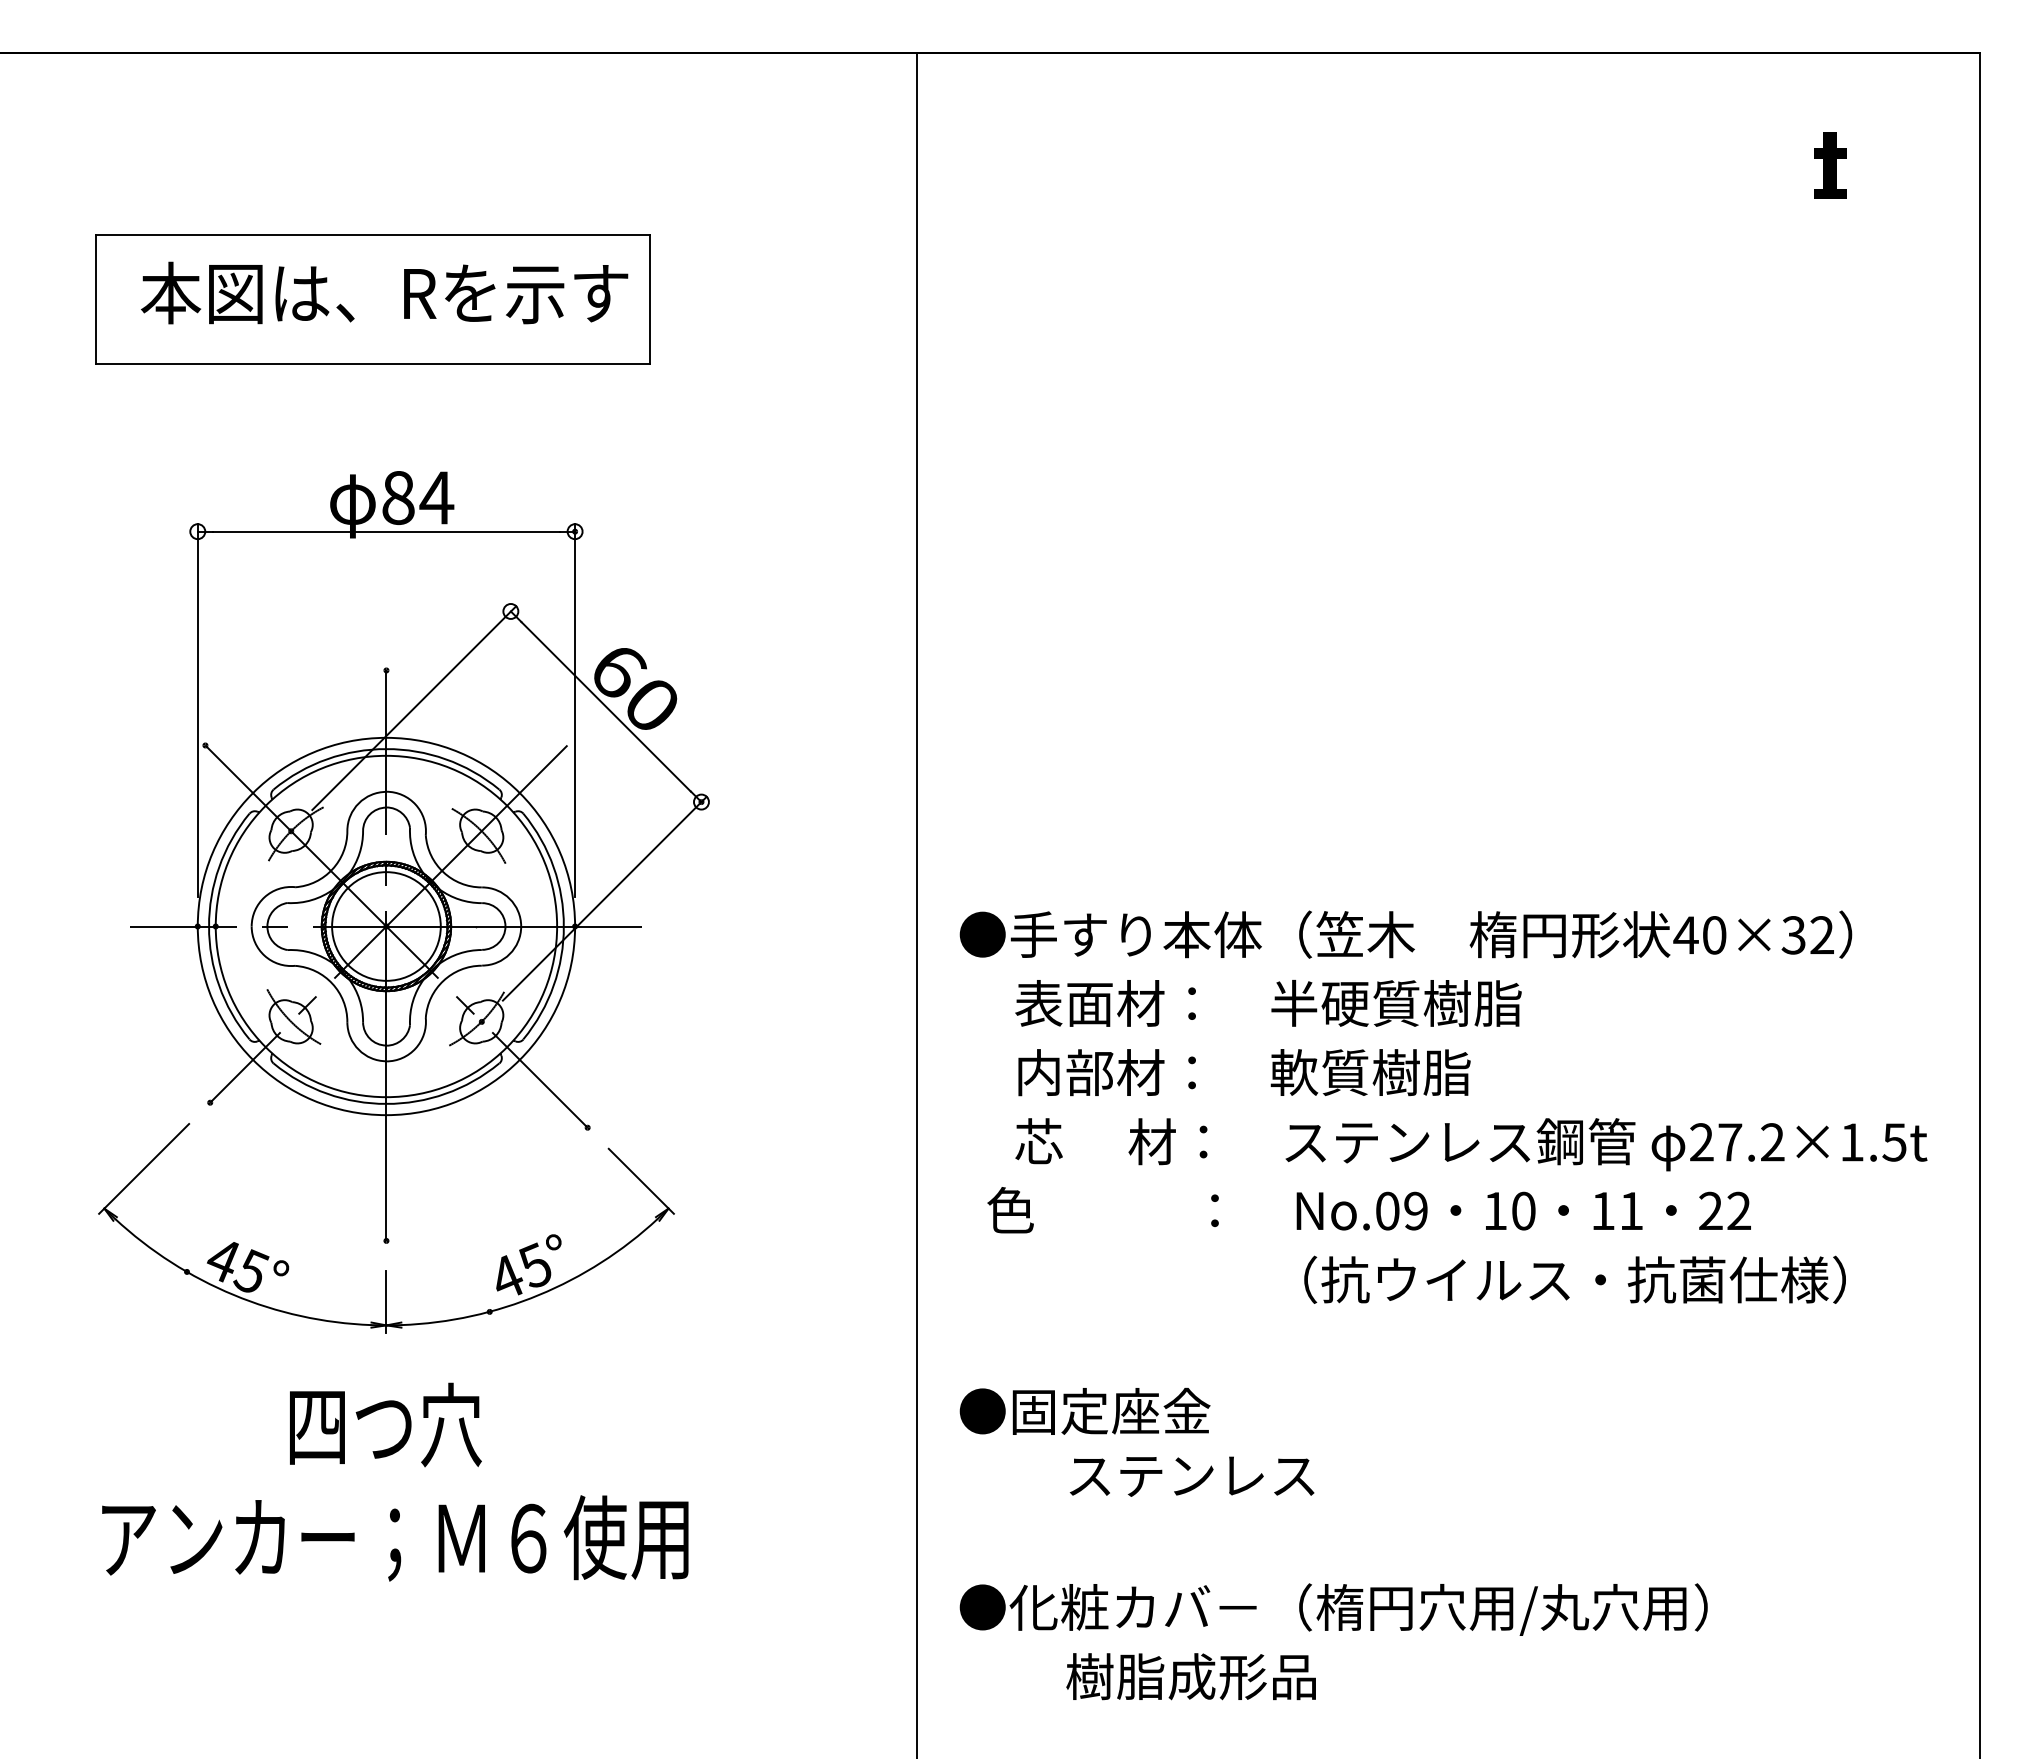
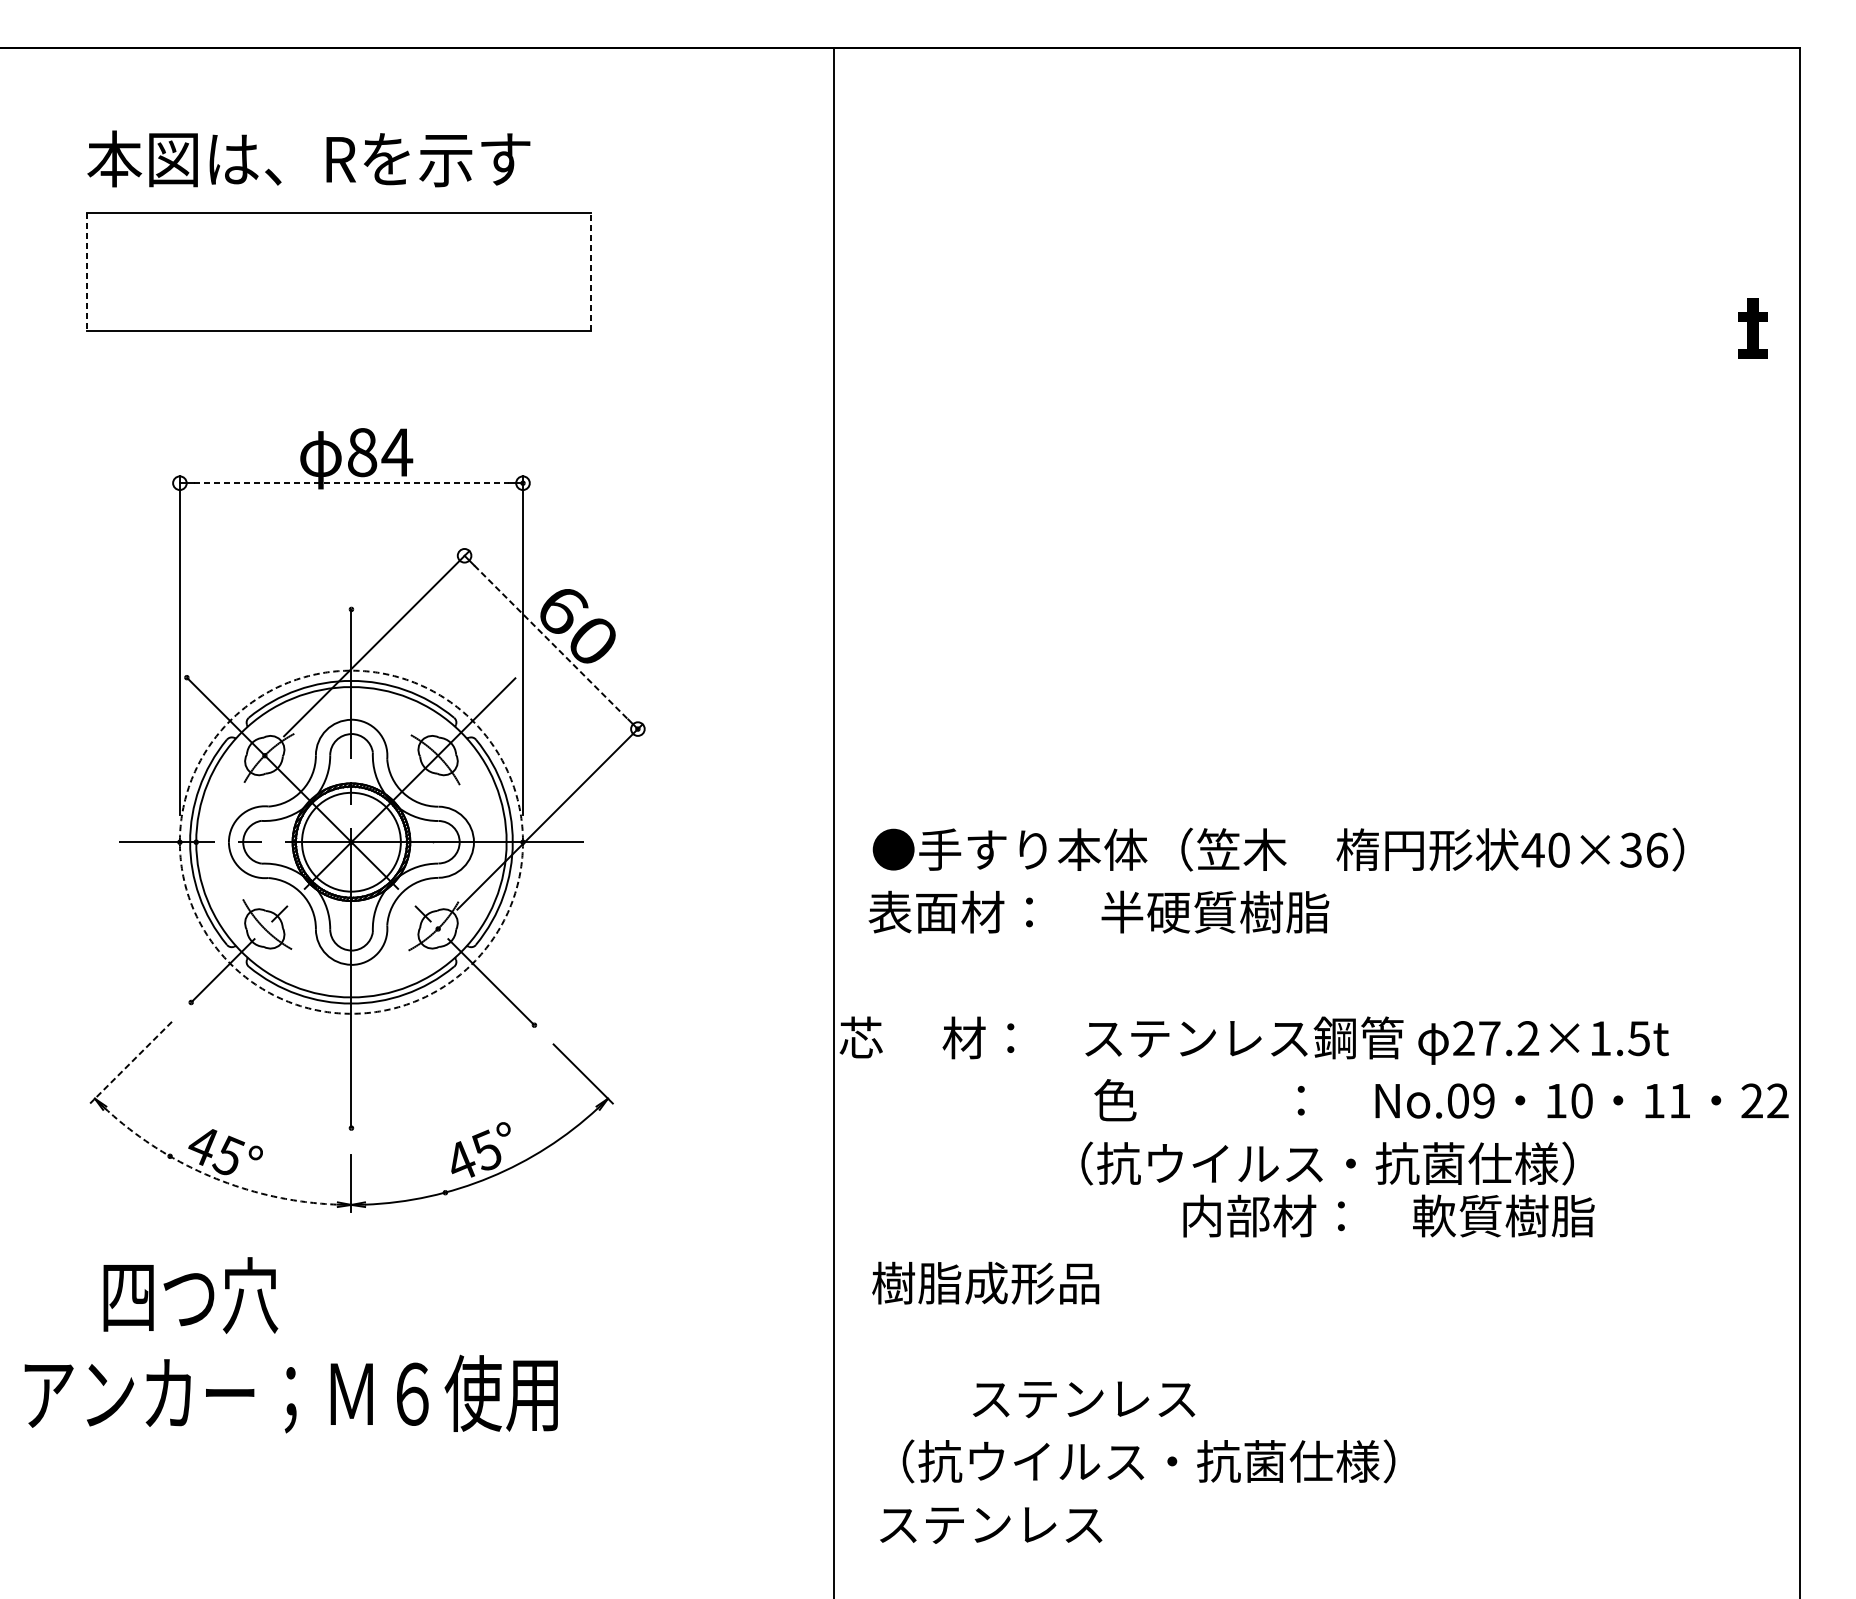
part: (1830, 165) -> (1753, 328), moved
text: (384, 292) -> (308, 158), moved
line: (95, 299) -> (86, 272), solid -> dashed
line: (649, 299) -> (590, 272), solid -> dashed
line: (386, 531) -> (351, 483), solid -> dashed
line: (606, 706) -> (551, 642), solid -> dashed
circle: (386, 926) -> (351, 842), solid -> dashed
text: (1822, 935) -> (1657, 850), 40×32 -> 40×36
text: (1268, 1003) -> (1098, 912), moved
text: (1244, 1072) -> (1389, 1215), moved
text: (1471, 1144) -> (1254, 1040), moved
line: (144, 1168) -> (131, 1062), solid -> dashed
text: (1368, 1210) -> (1440, 1100), moved
text: (1574, 1279) -> (1327, 1163), moved
arc: (233, 1295) -> (212, 1177), solid -> dashed
text: (1084, 1410) -> (986, 1282), ●固定座金 -> 樹脂成形品
text: (385, 1424) -> (190, 1295), moved
text: (1191, 1476) -> (1083, 1399), moved
text: (395, 1538) -> (291, 1394), moved
text: (1333, 1609) -> (1212, 1463), ●化粧カバ－（楕円穴用/丸穴用） -> （抗ウイルス・抗菌仕様）
text: (1141, 1676) -> (1038, 1524), 樹脂成形品 -> ステンレス

